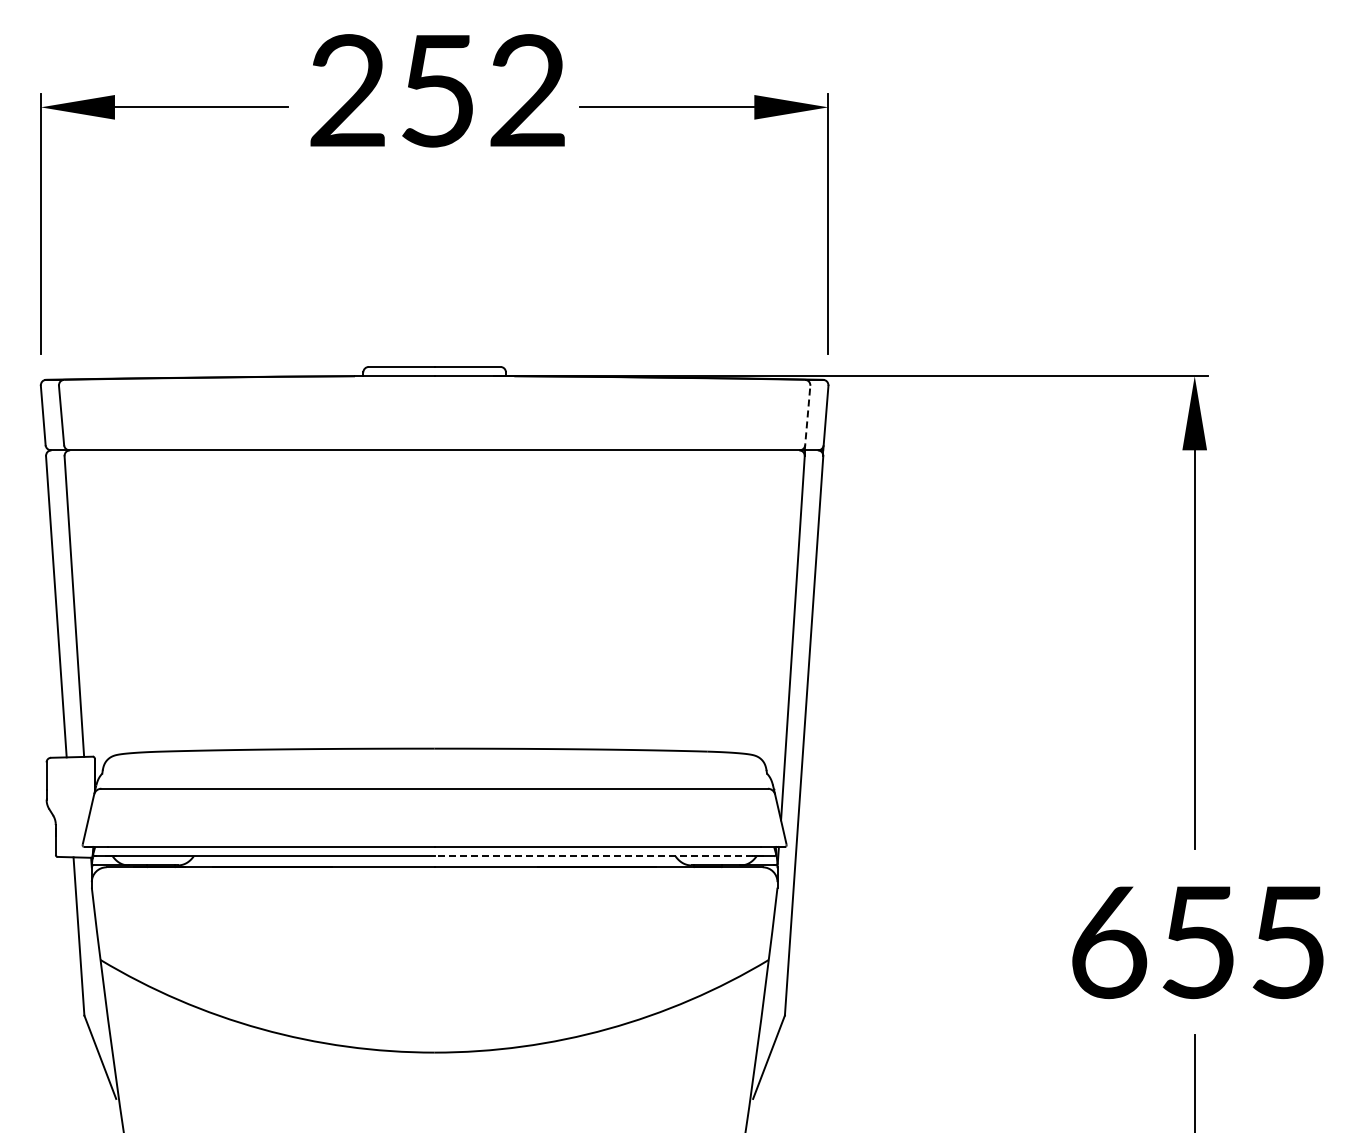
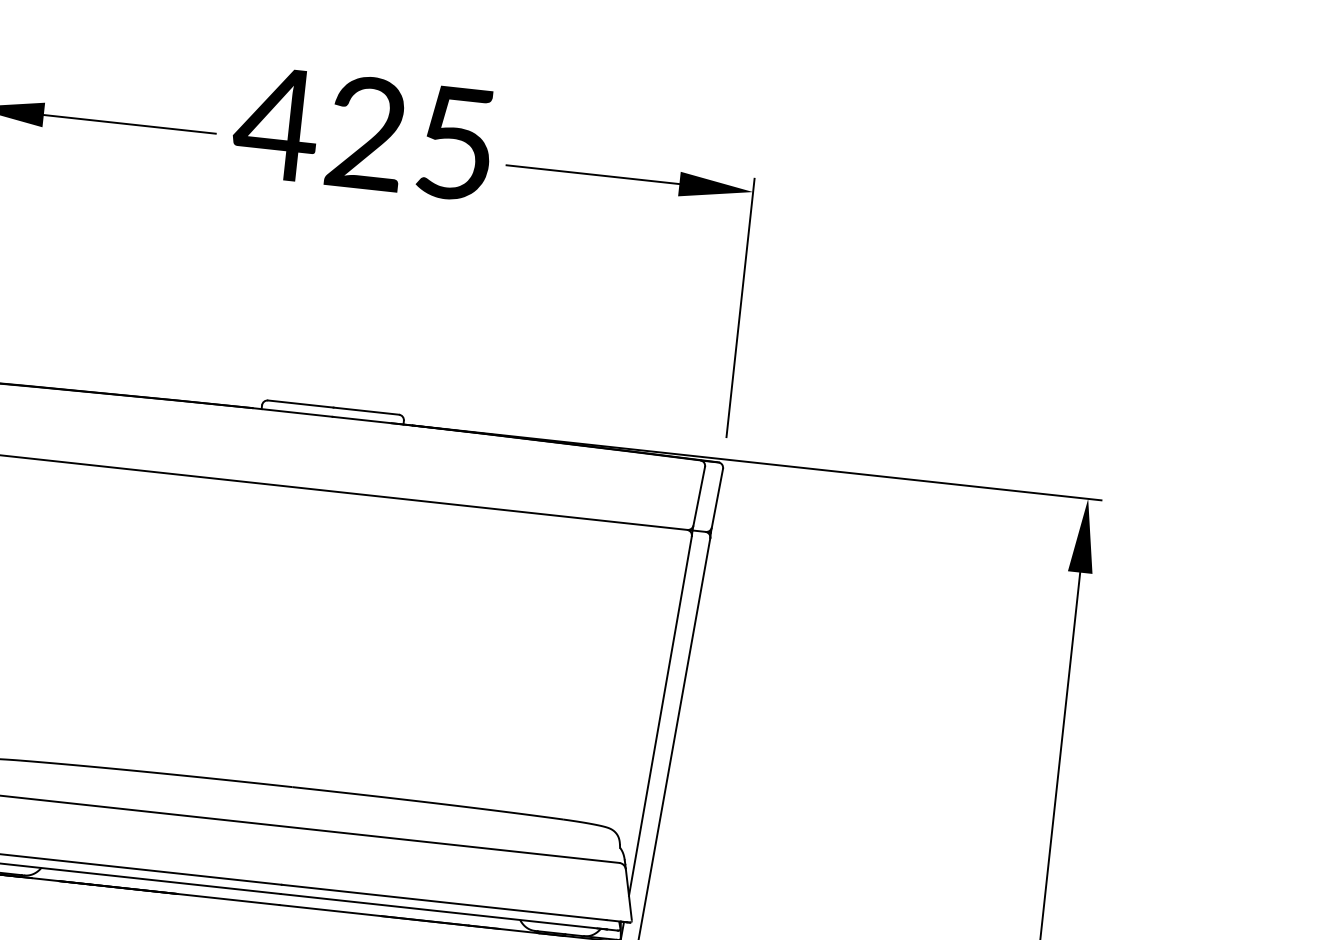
text: (434, 90) -> (363, 132), 252 -> 425
line: (807, 417) -> (698, 498), dashed -> solid
line: (593, 856) -> (438, 911), dashed -> solid

